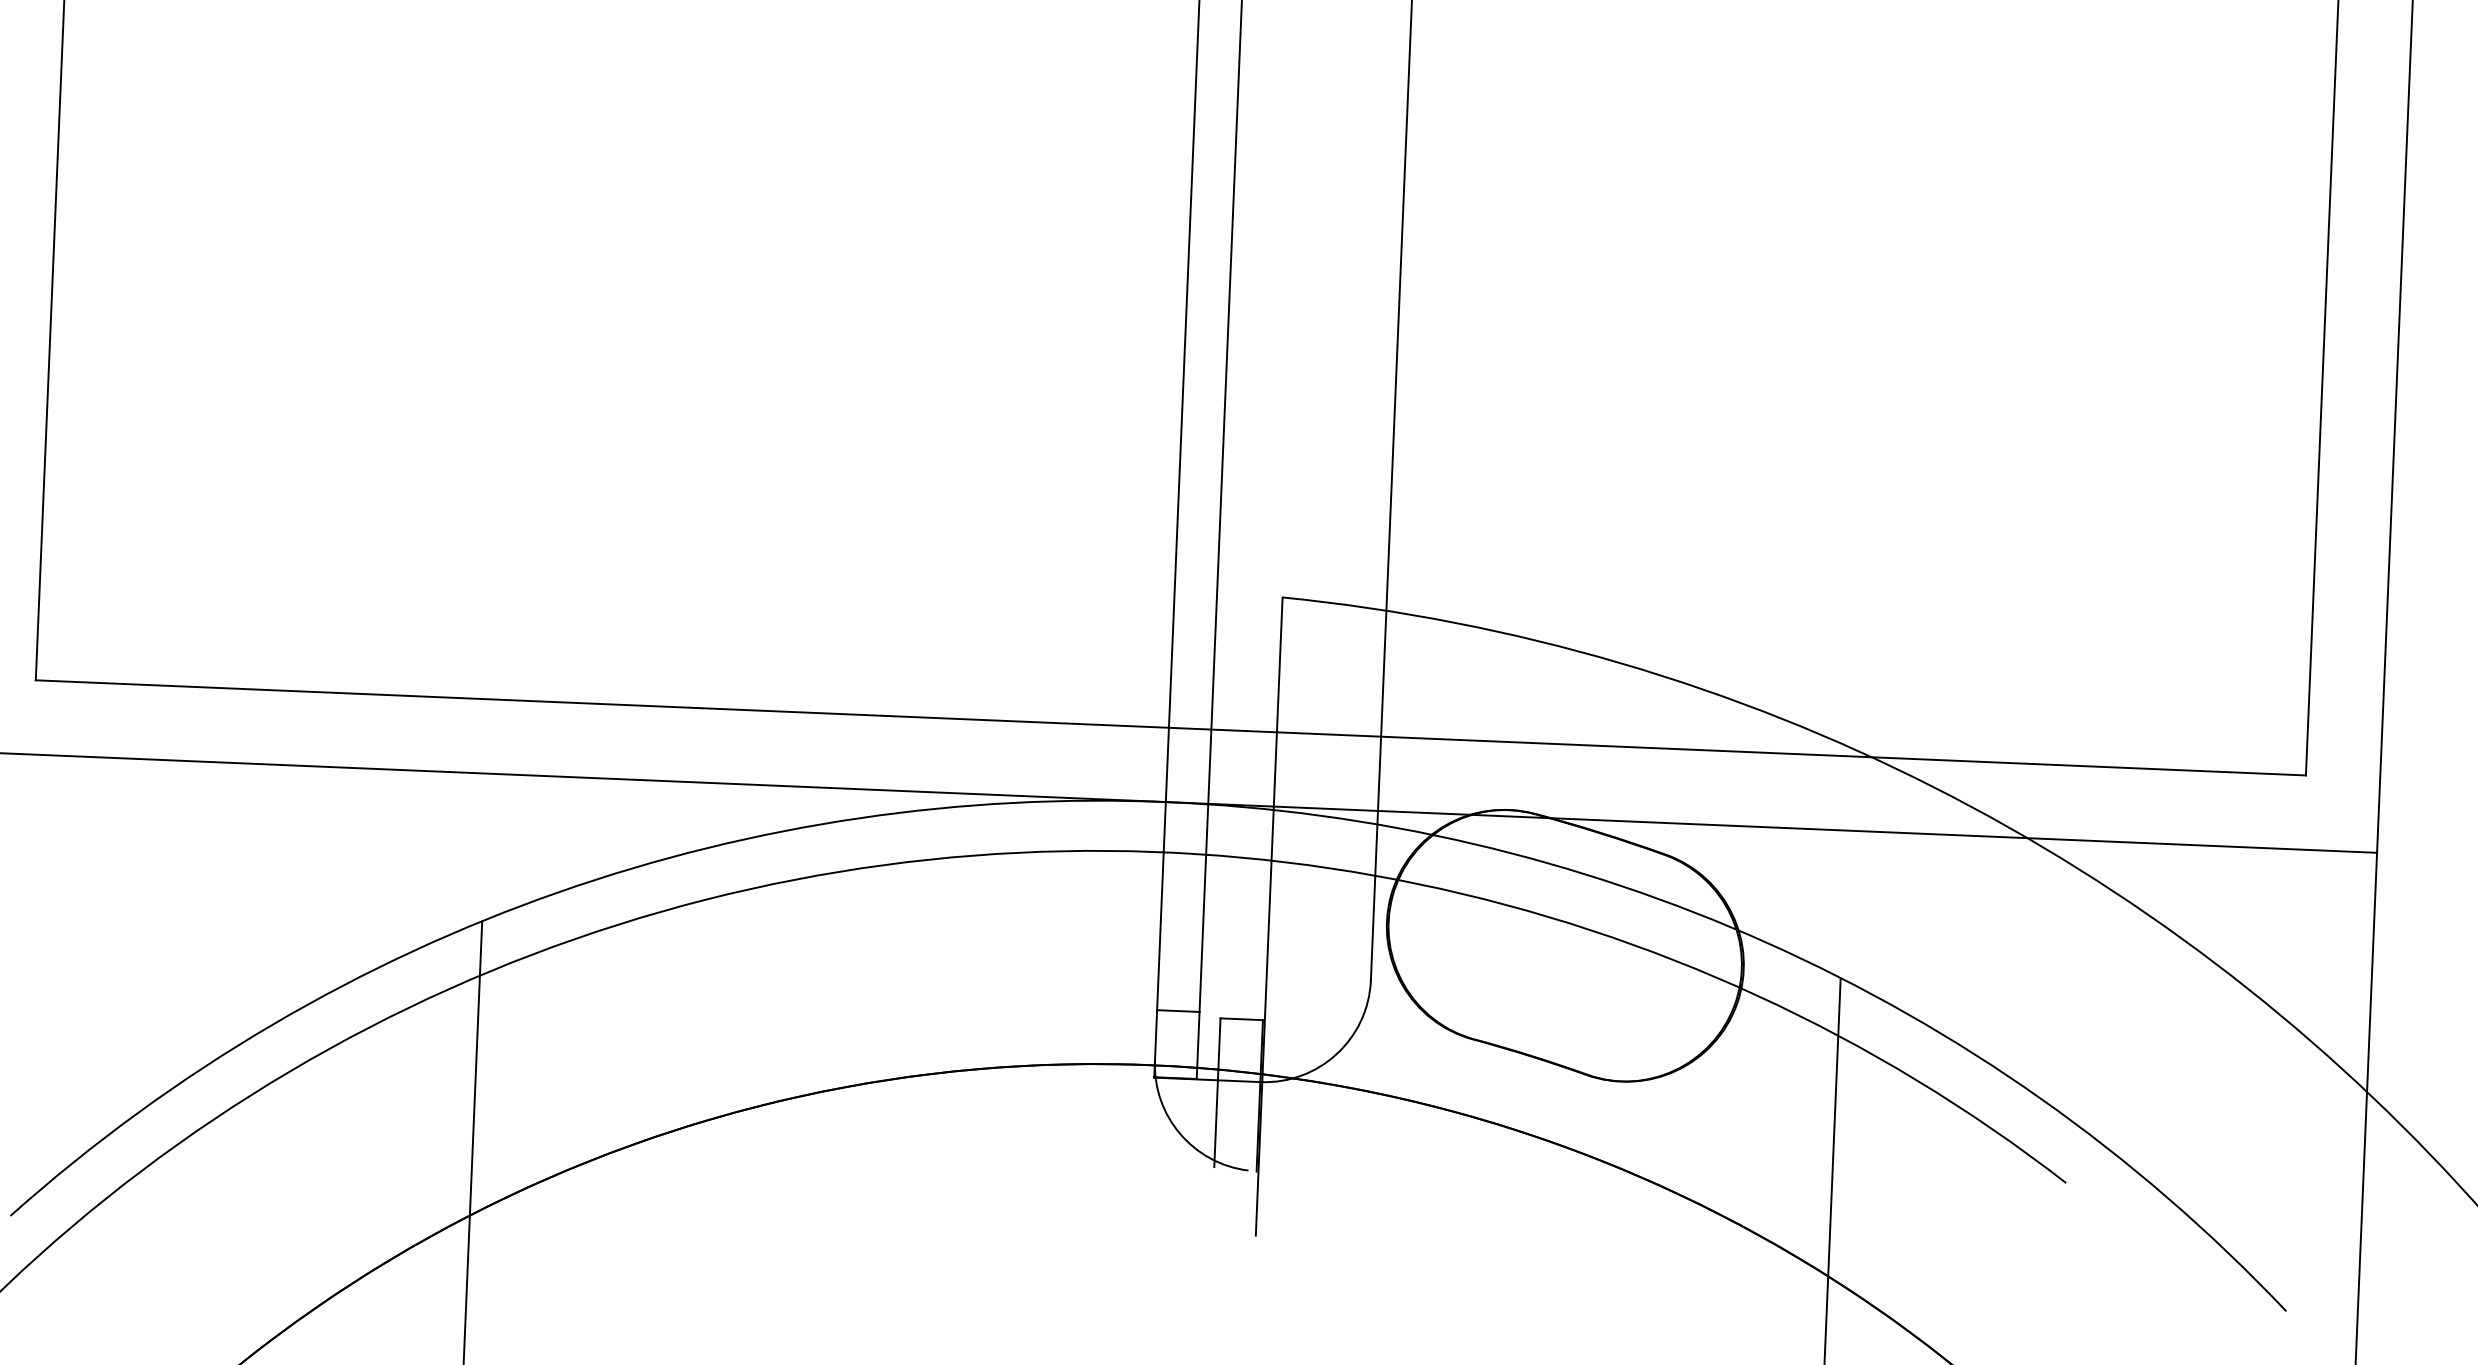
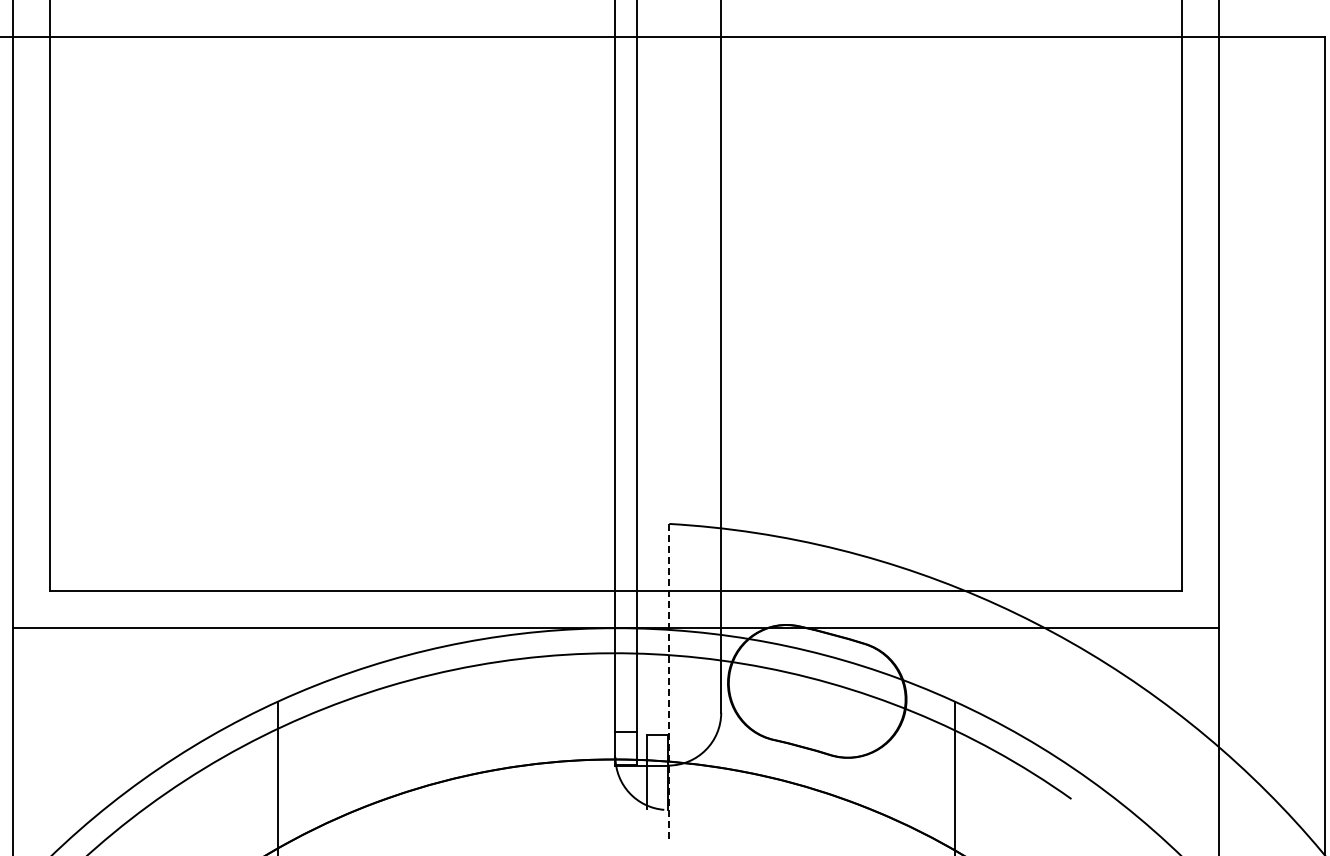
line: (1269, 917) -> (669, 683), solid -> dashed

